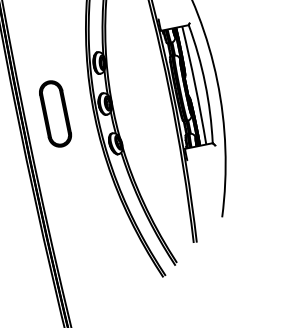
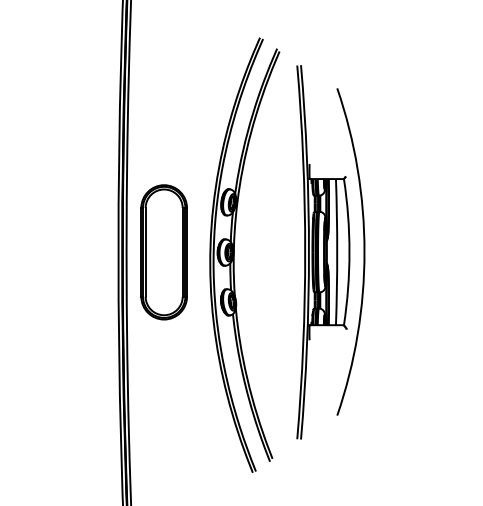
part: (55, 114) -> (163, 252), size x1.67

